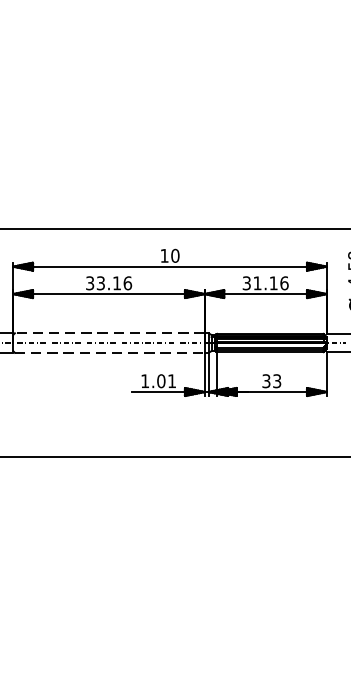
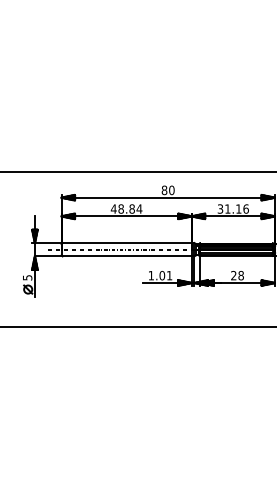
text: (164, 256) -> (164, 190), 10 -> 80
text: (108, 282) -> (126, 208), 33.16 -> 48.84
line: (110, 333) -> (127, 243), dashed -> solid
line: (110, 353) -> (127, 256), dashed -> solid
text: (271, 380) -> (237, 275), 33 -> 28

